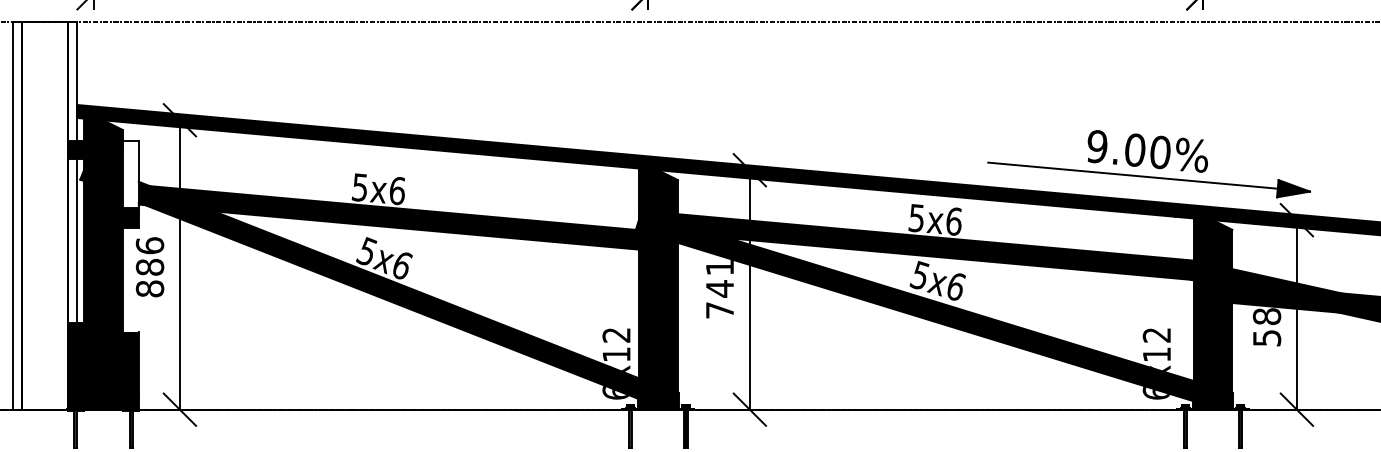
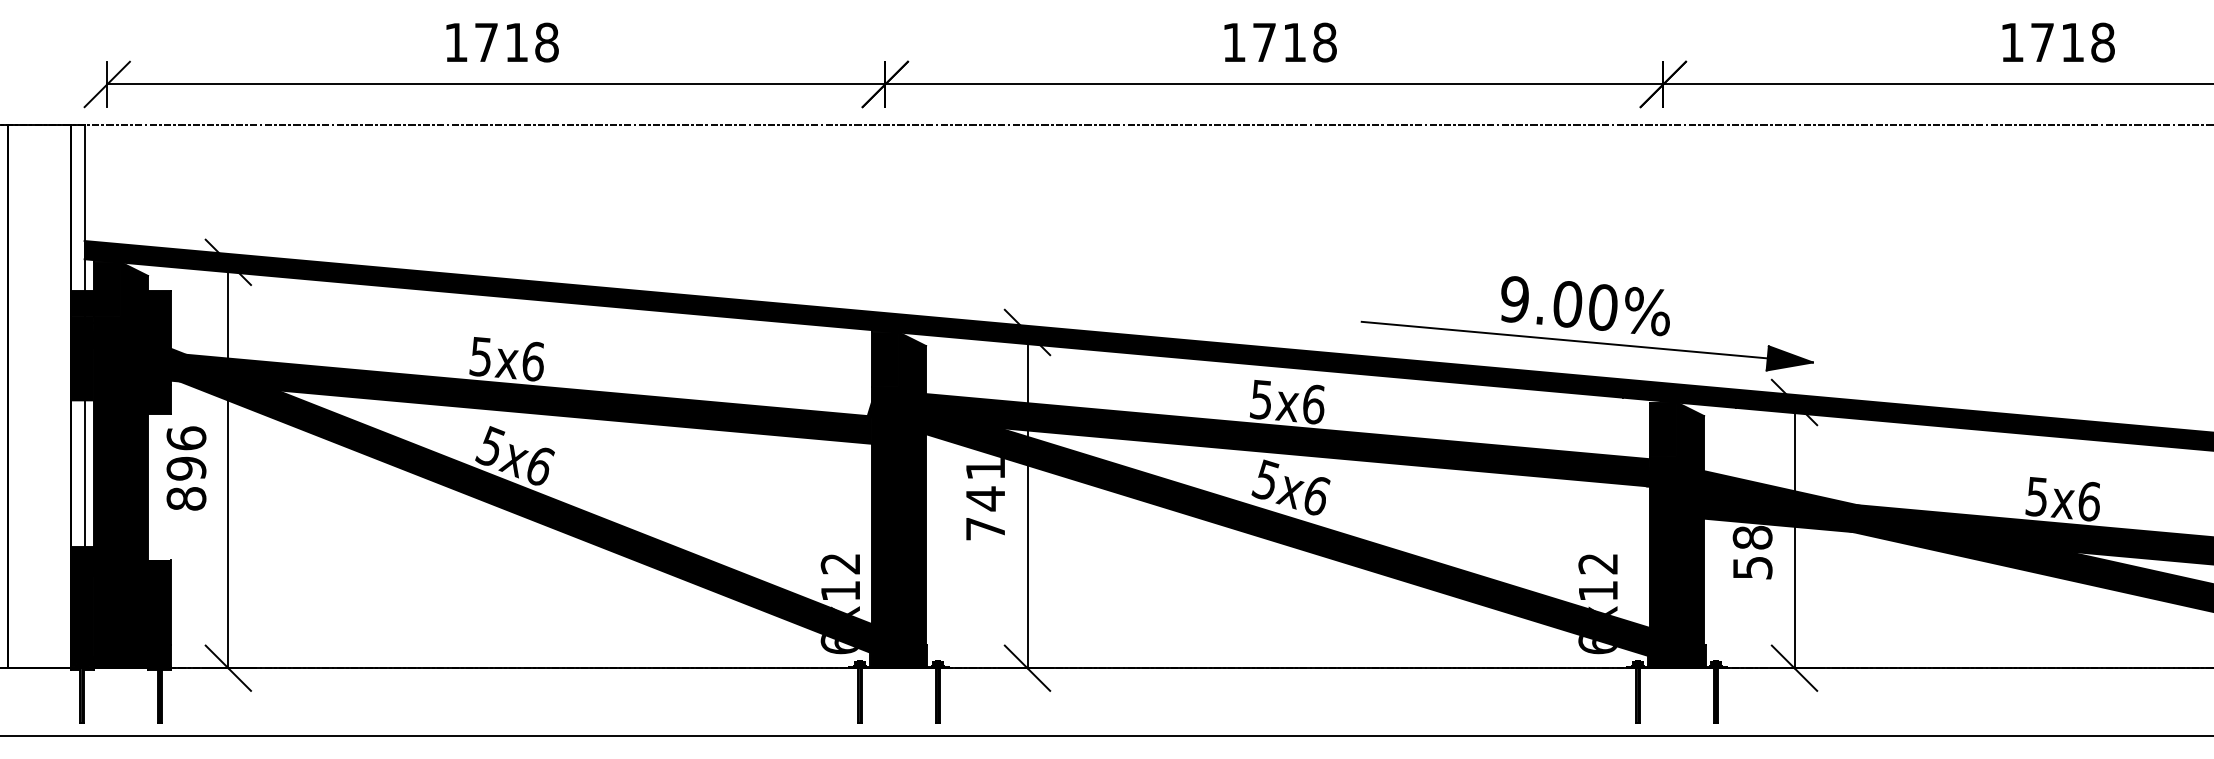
fill: (130, 173) -> (159, 337), added
fill: (75, 188) -> (82, 358), added
text: (150, 267) -> (186, 468), 886 -> 896

